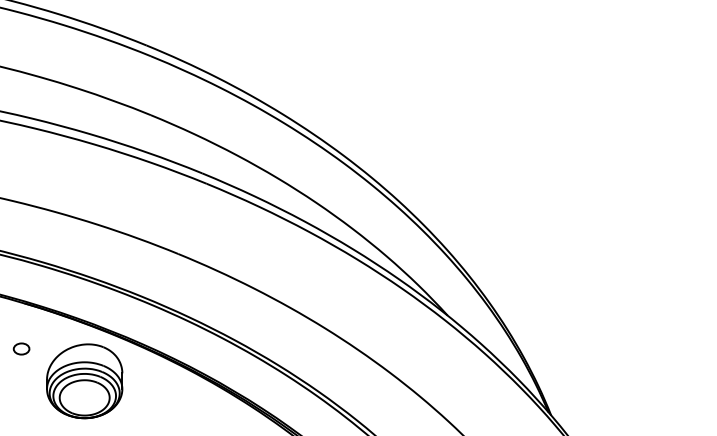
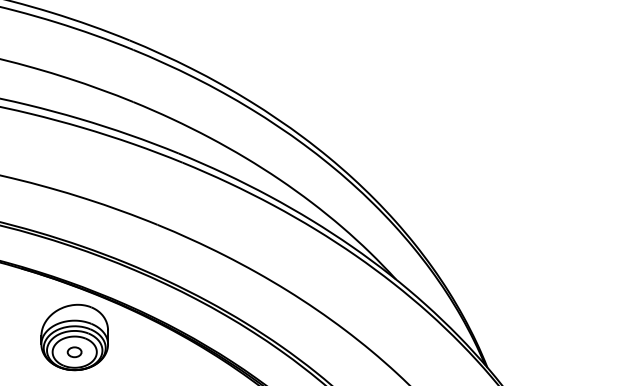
part: (21, 348) -> (74, 351), moved

